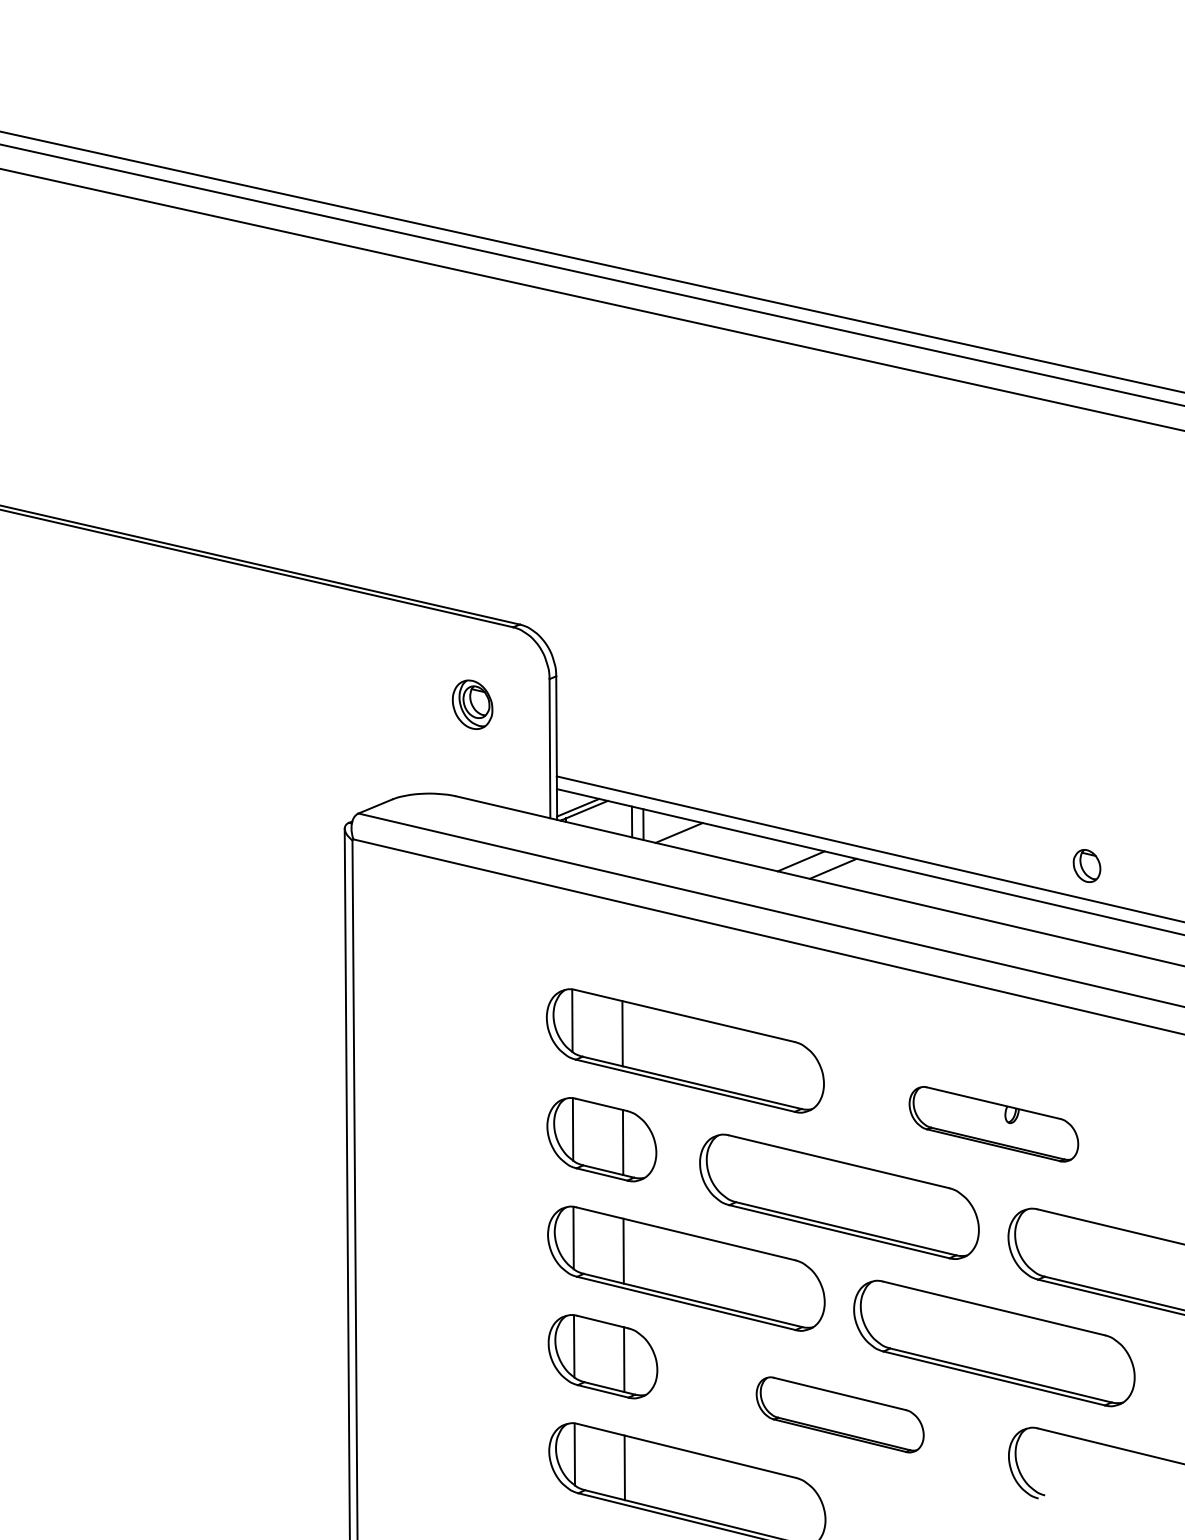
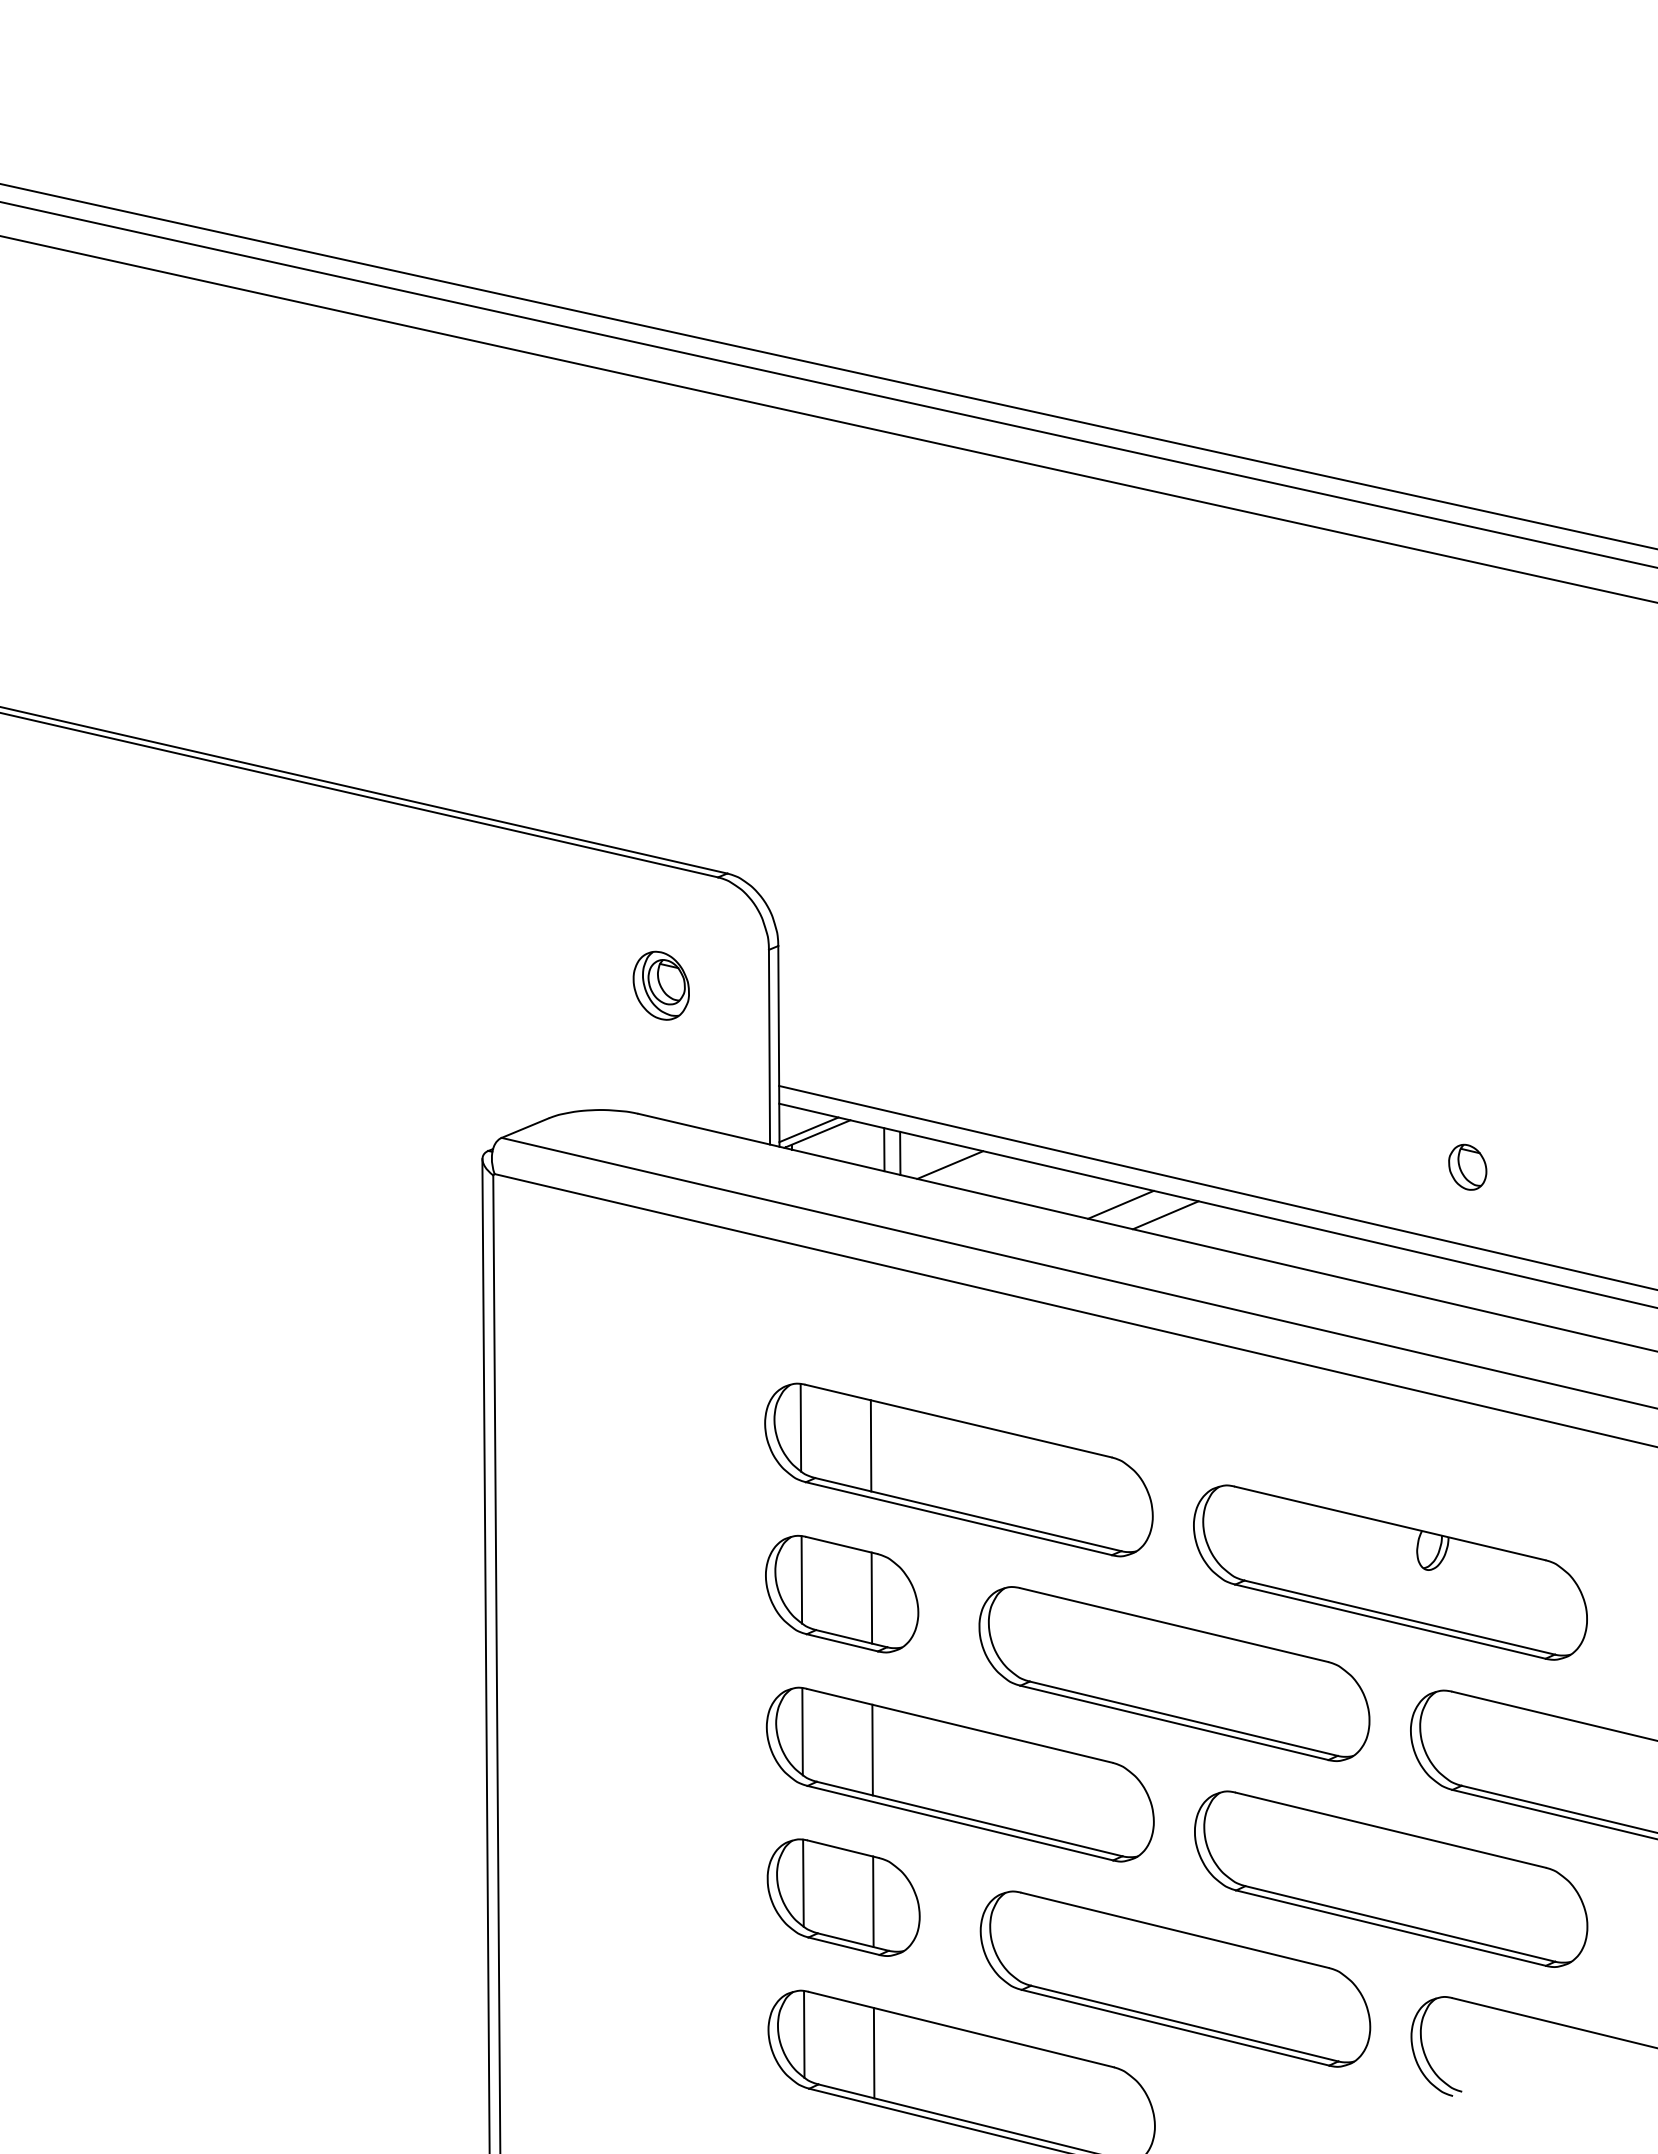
part: (1086, 865) -> (1467, 1166), moved
part: (993, 1124) -> (1390, 1572), size x1.67
part: (840, 1414) -> (1175, 1978), size x1.67

